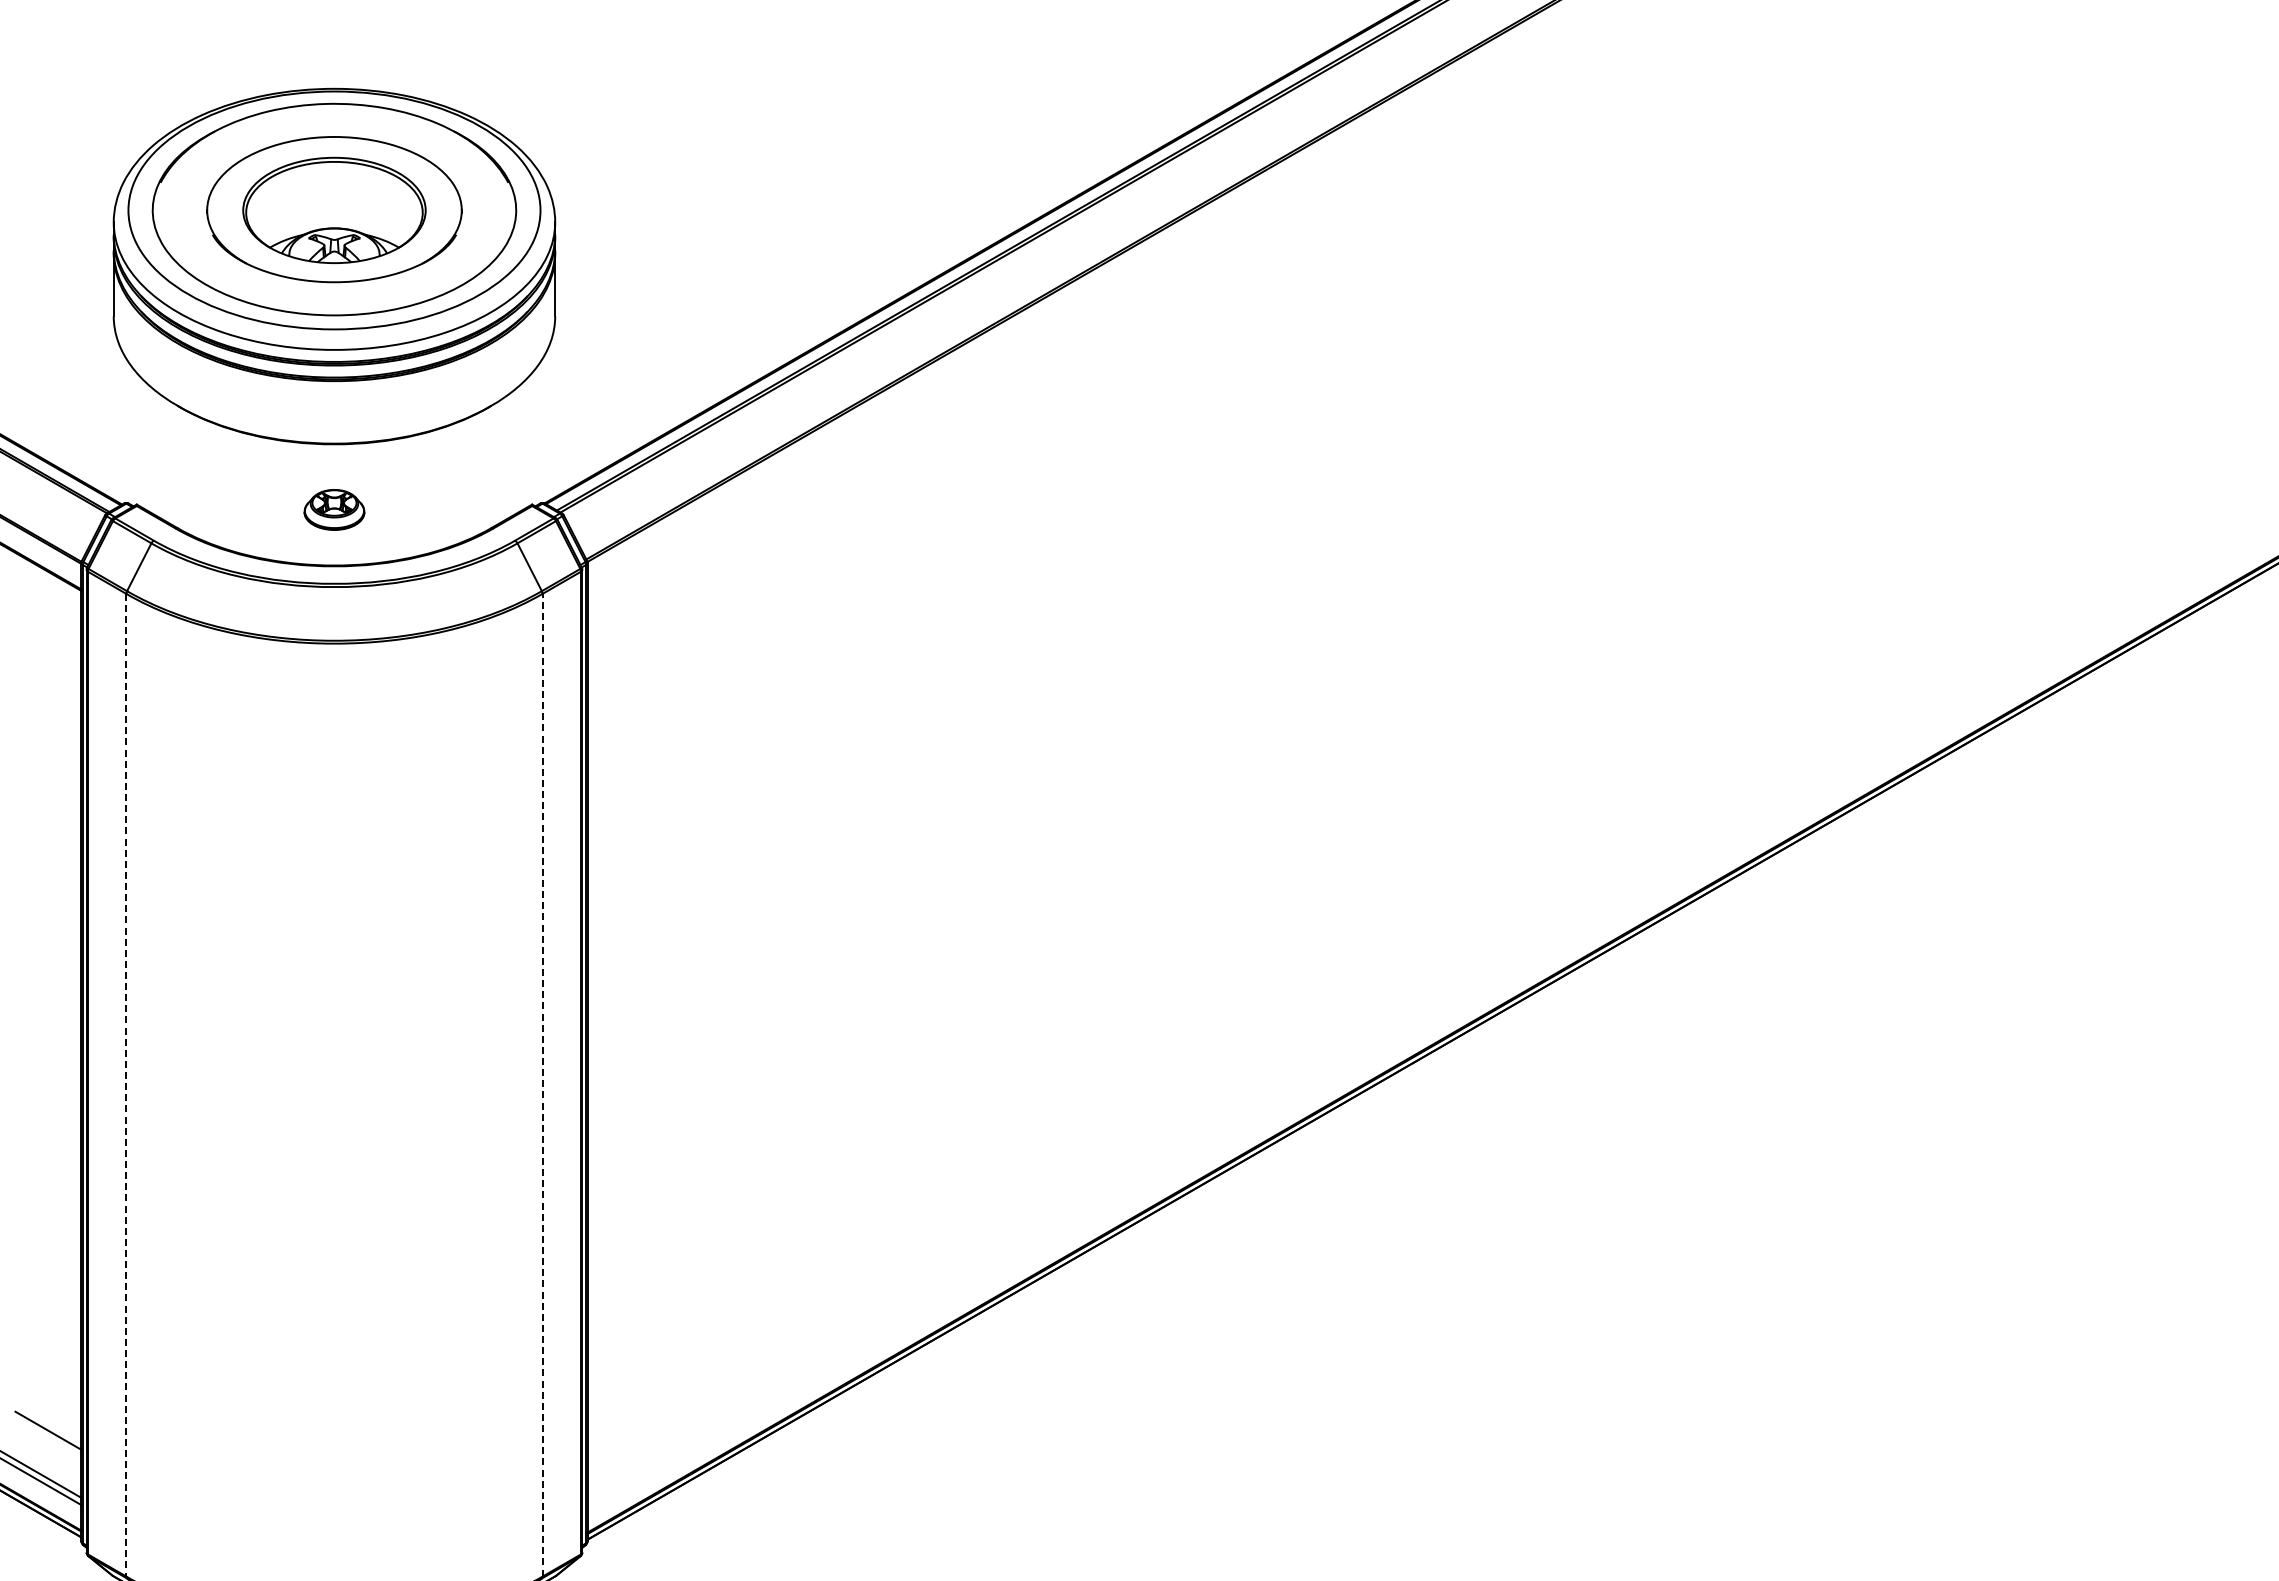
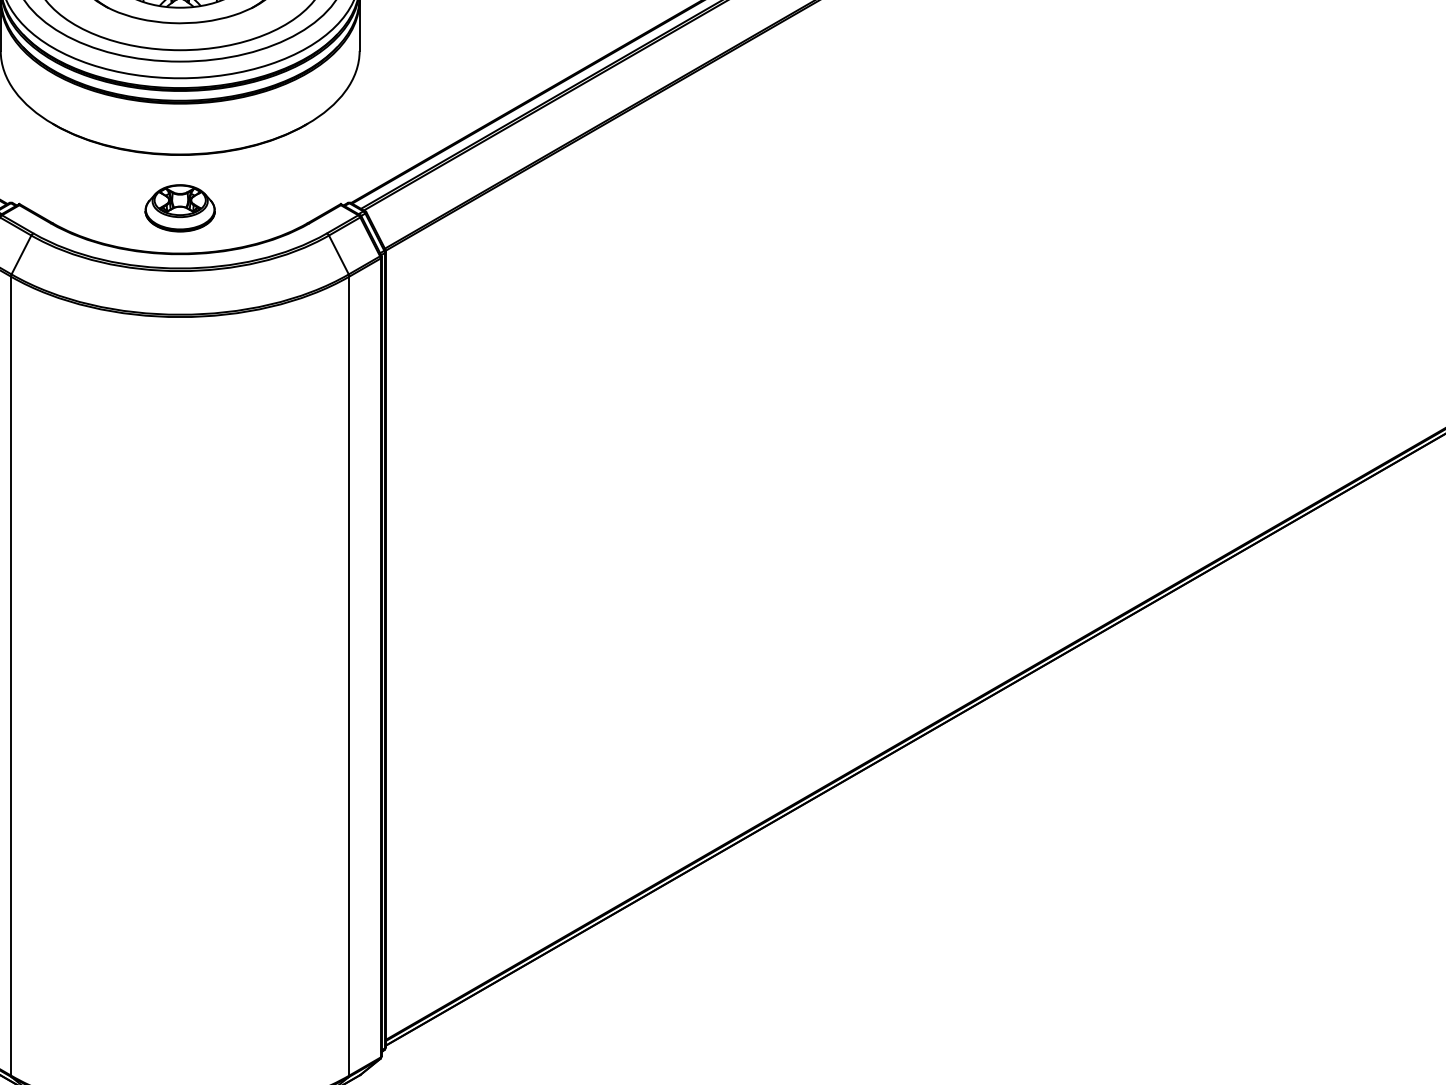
part: (334, 509) -> (180, 208), size x1.43
line: (542, 1084) -> (349, 675), dashed -> solid
line: (126, 1085) -> (11, 676), dashed -> solid

